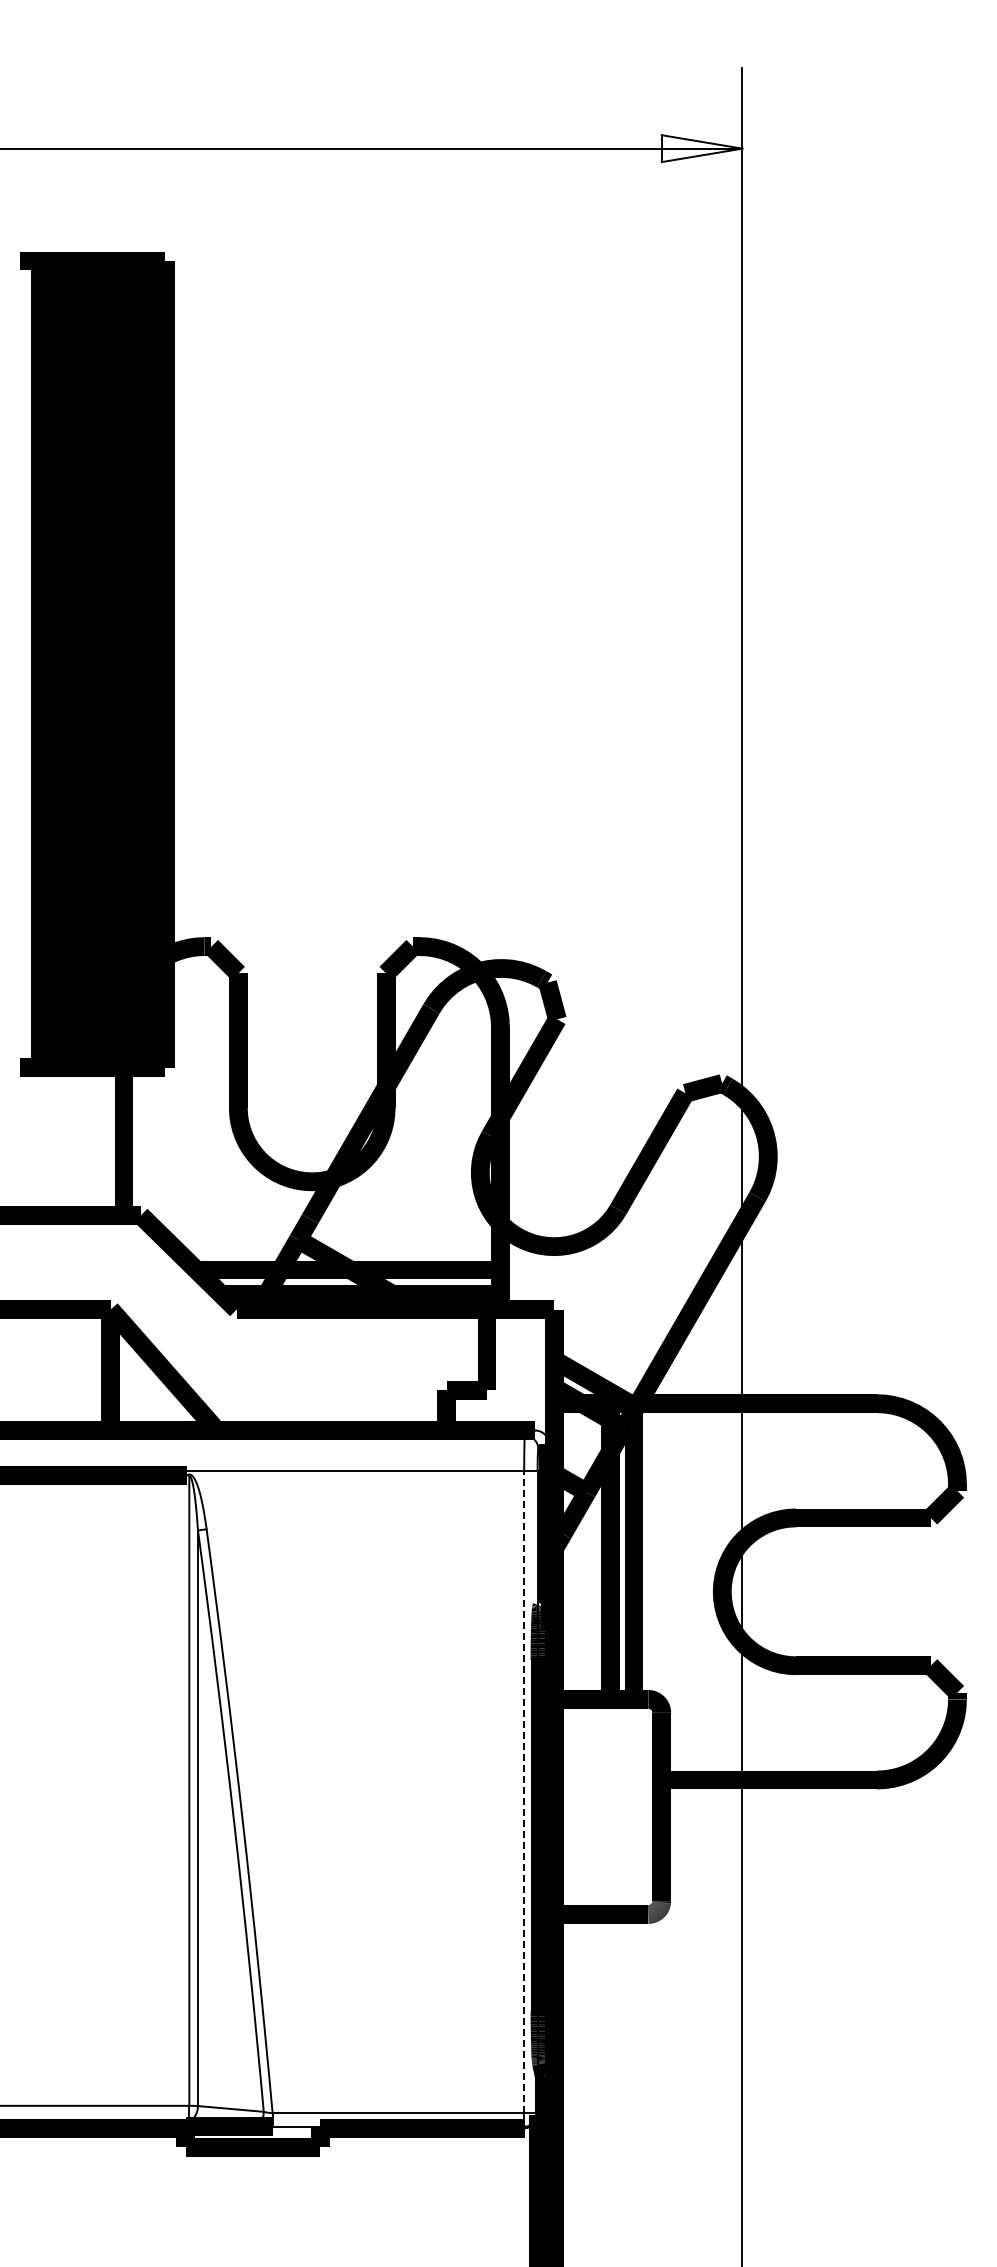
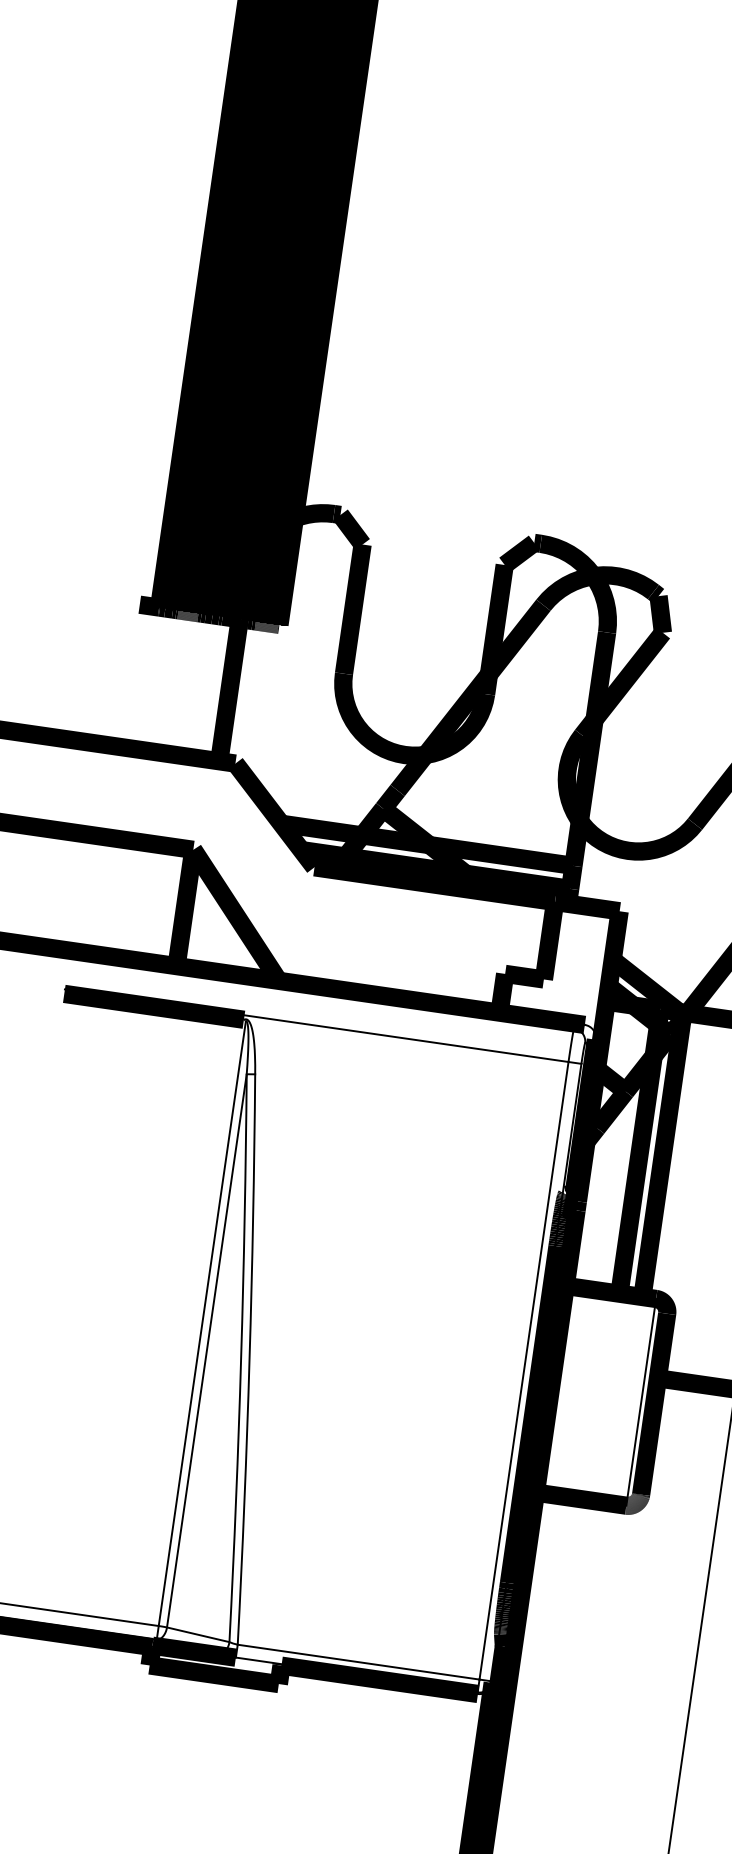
line: (524, 1791) -> (524, 1370), dashed -> solid
line: (648, 1806) -> (641, 1401), added

